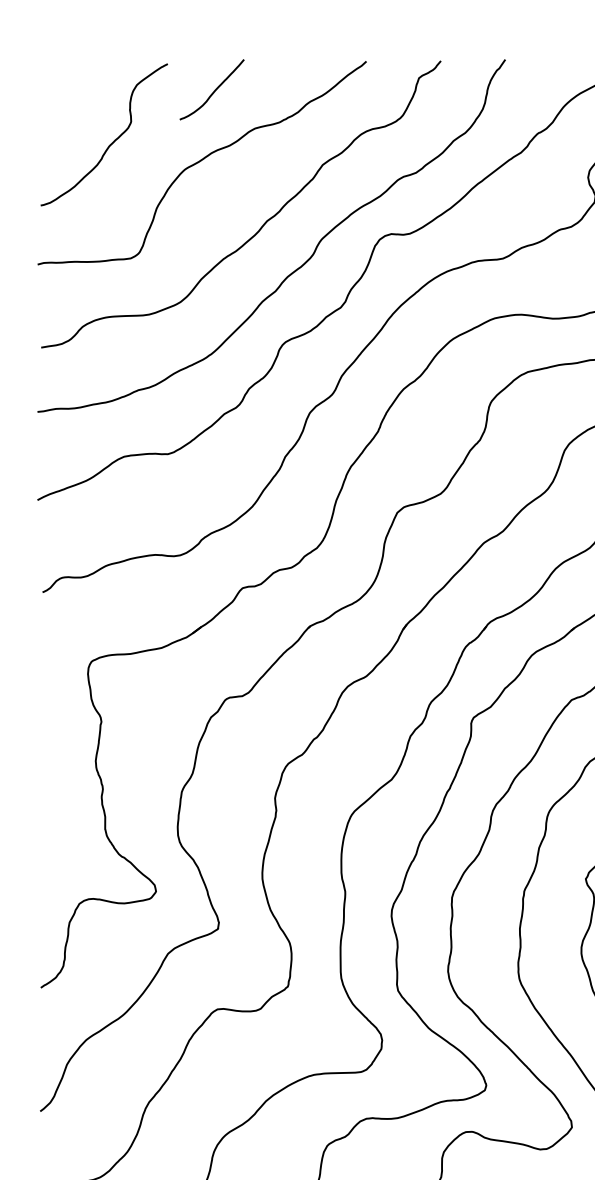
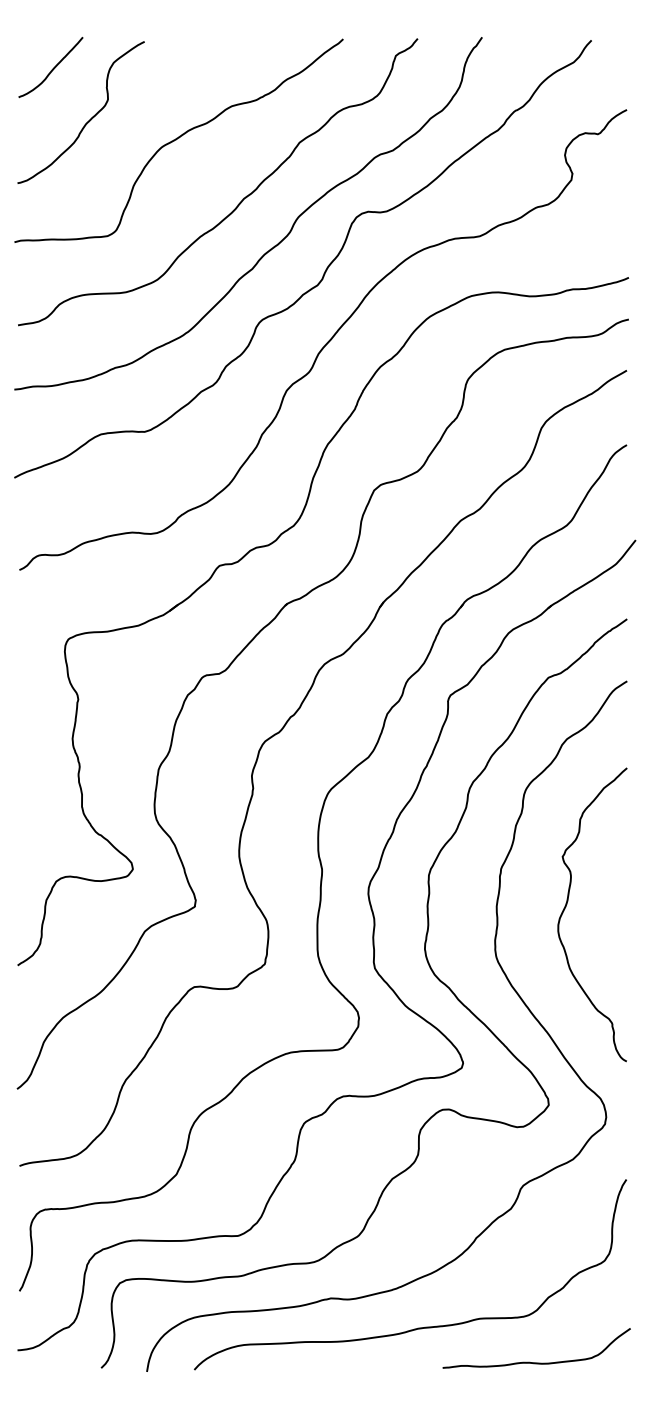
curve: (213, 90) -> (52, 68), moved

